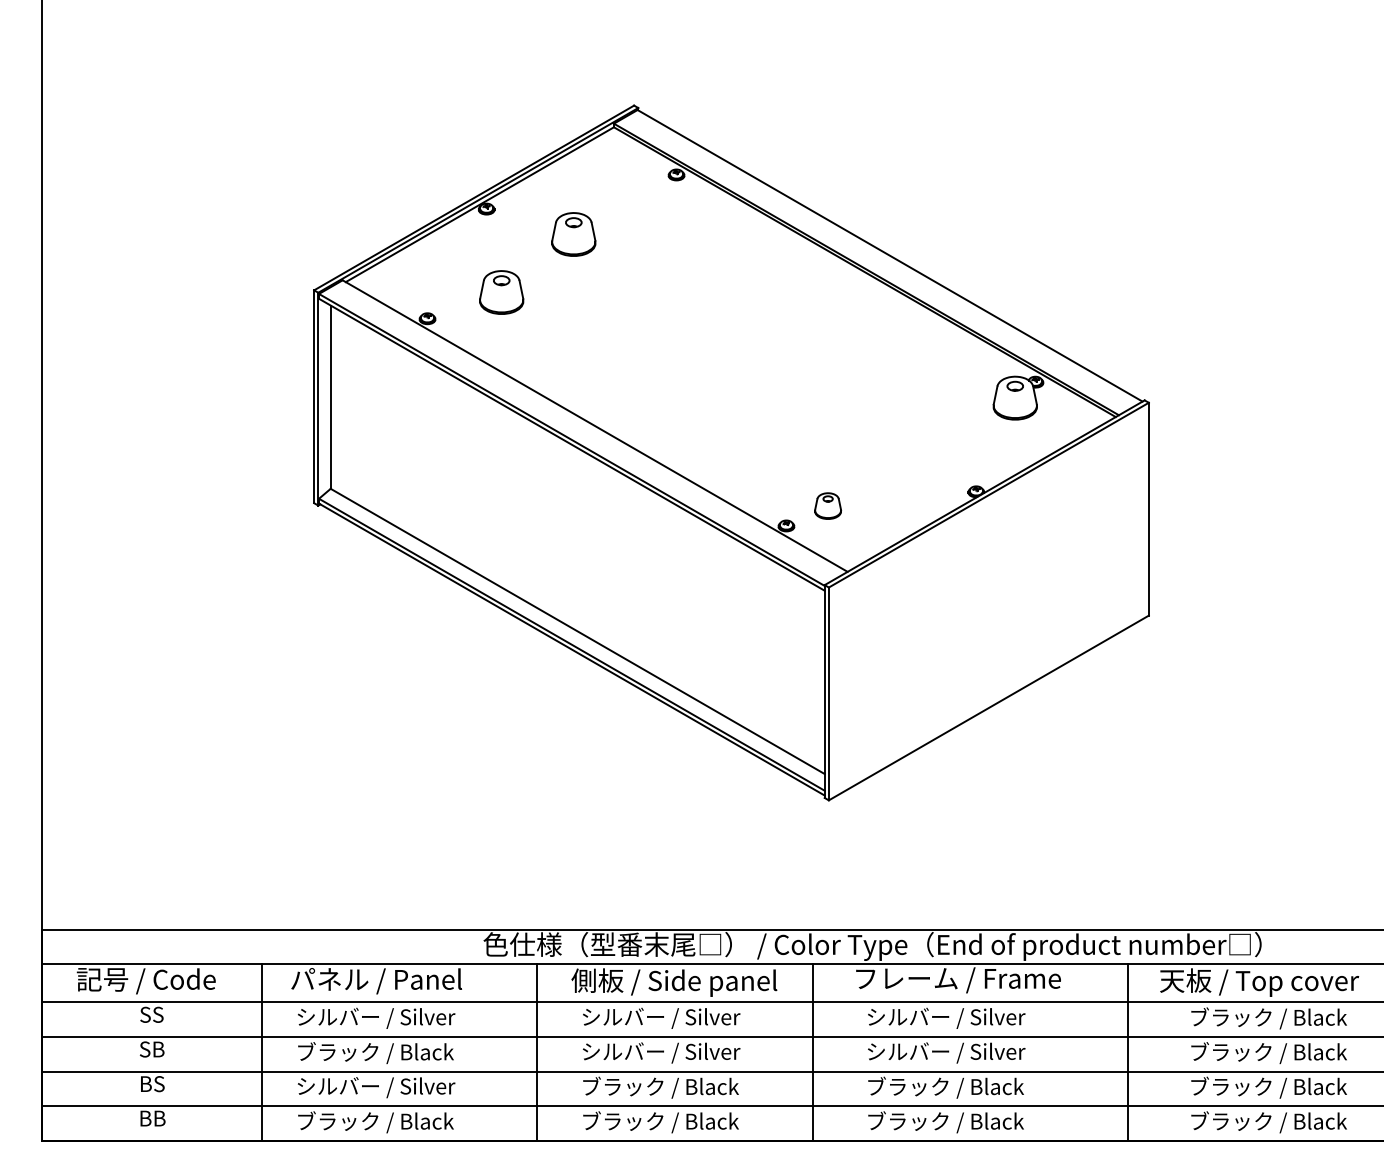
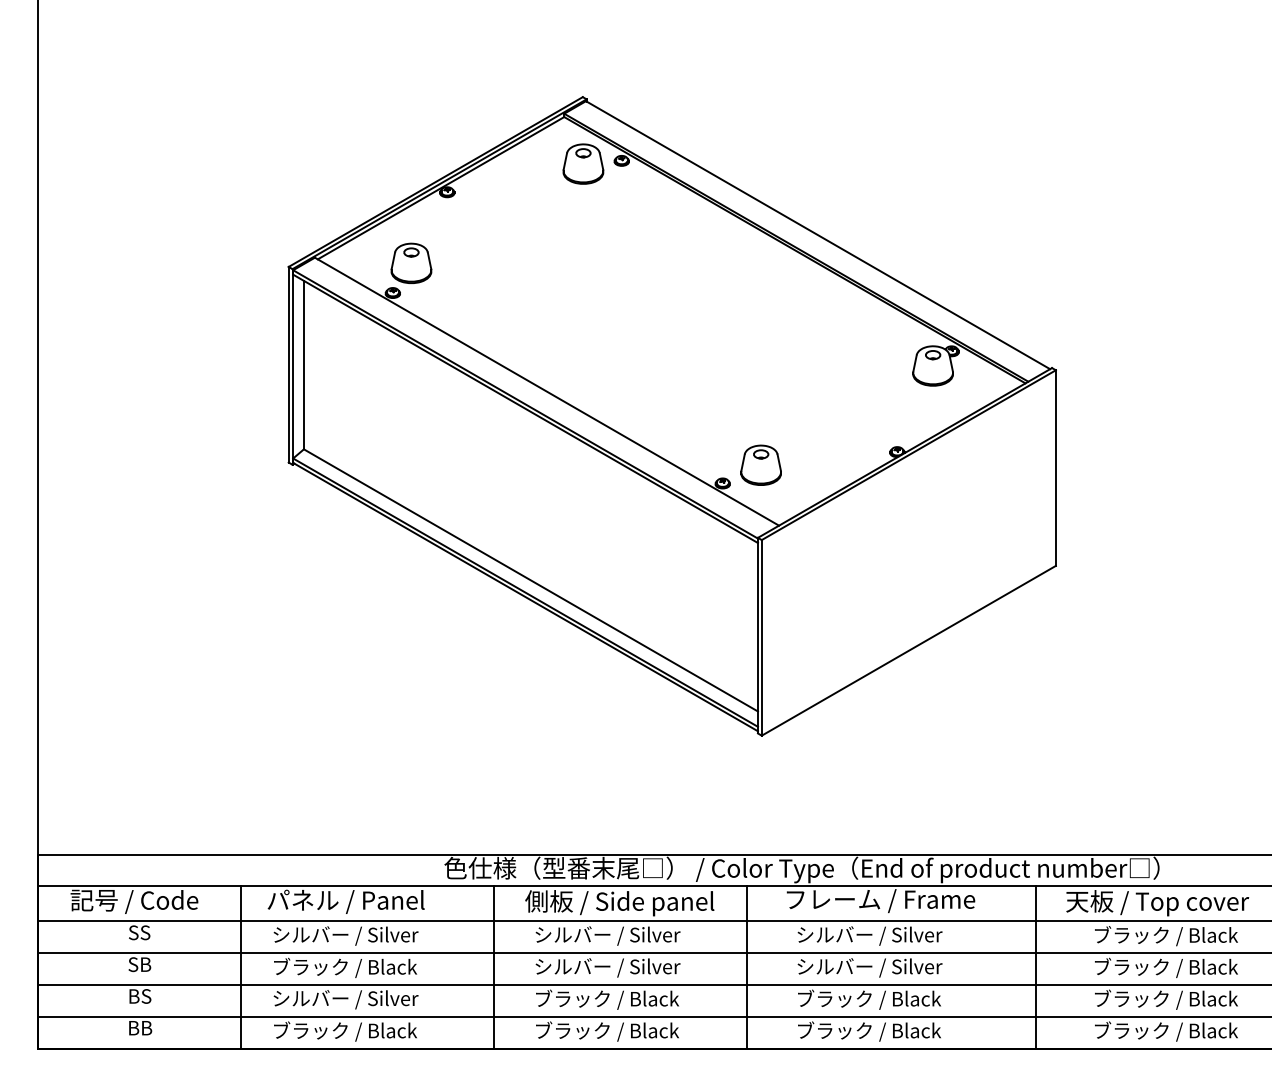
part: (573, 234) -> (583, 164), moved
part: (501, 292) -> (411, 263), moved
part: (827, 505) -> (760, 464), size x1.67

